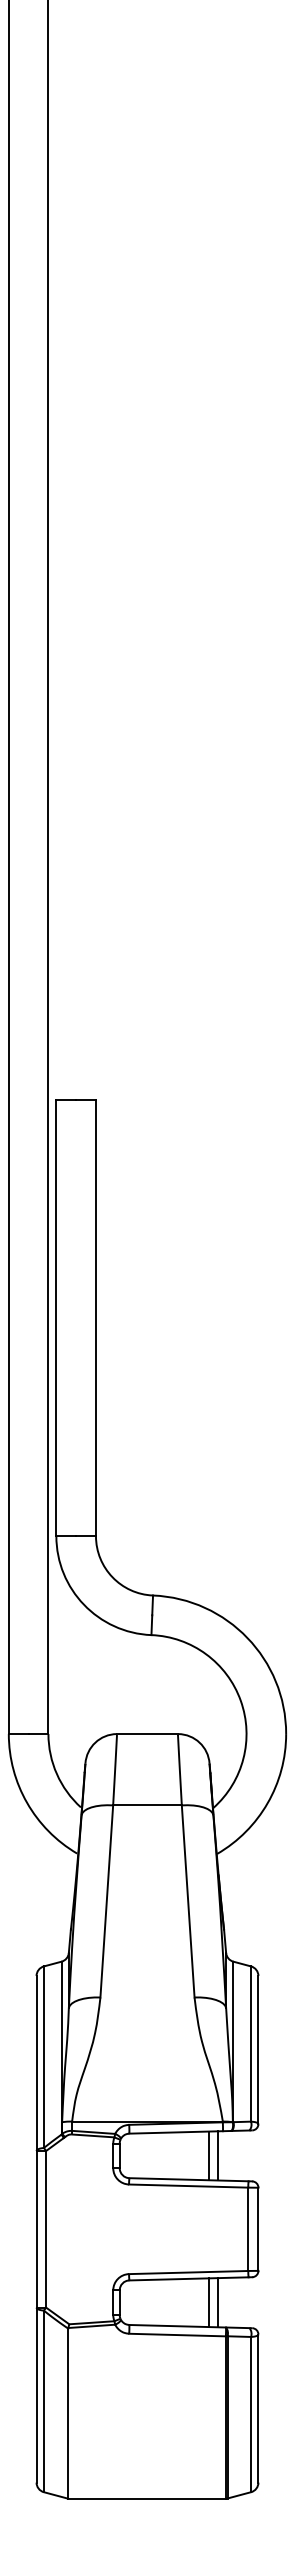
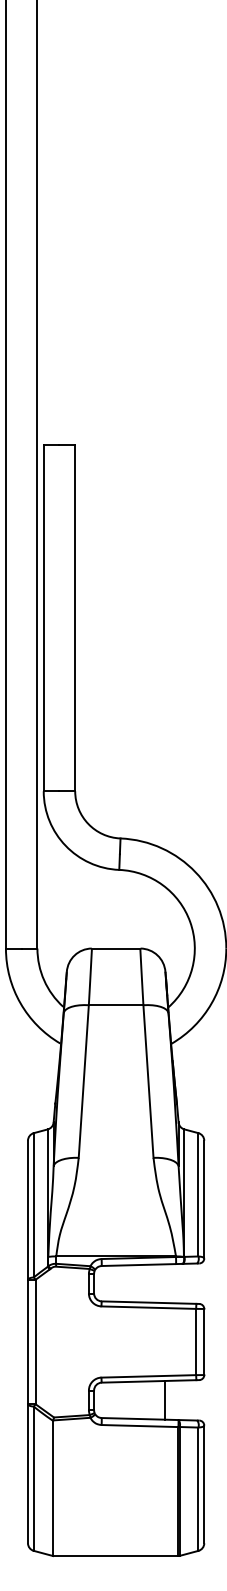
line: (208, 2155) -> (164, 1283), removed
line: (218, 2155) -> (172, 1283), removed
line: (218, 2302) -> (172, 1400), removed

